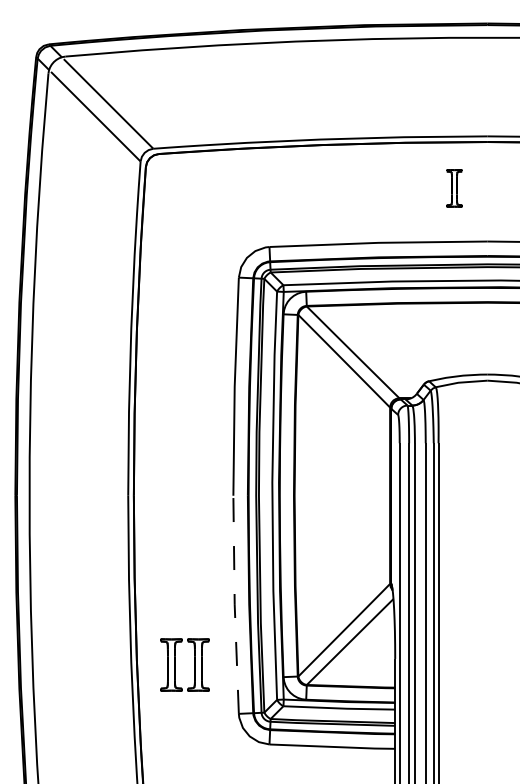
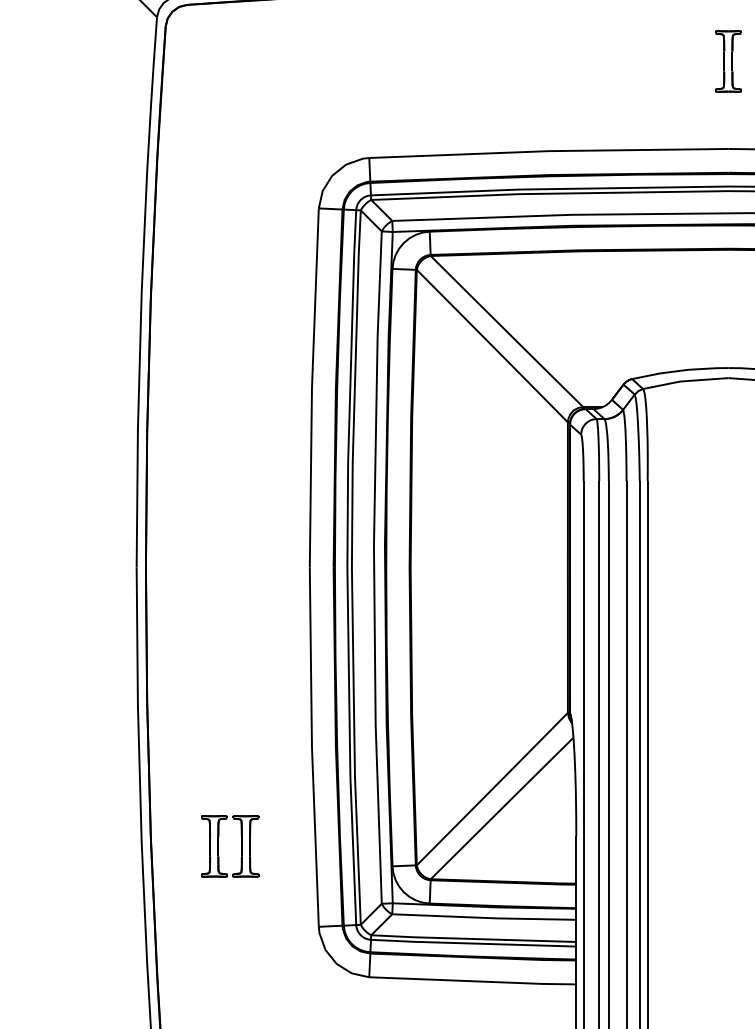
part: (454, 188) -> (728, 61), moved
line: (234, 604) -> (311, 746), dashed -> solid
part: (184, 664) -> (229, 845), size x0.71

